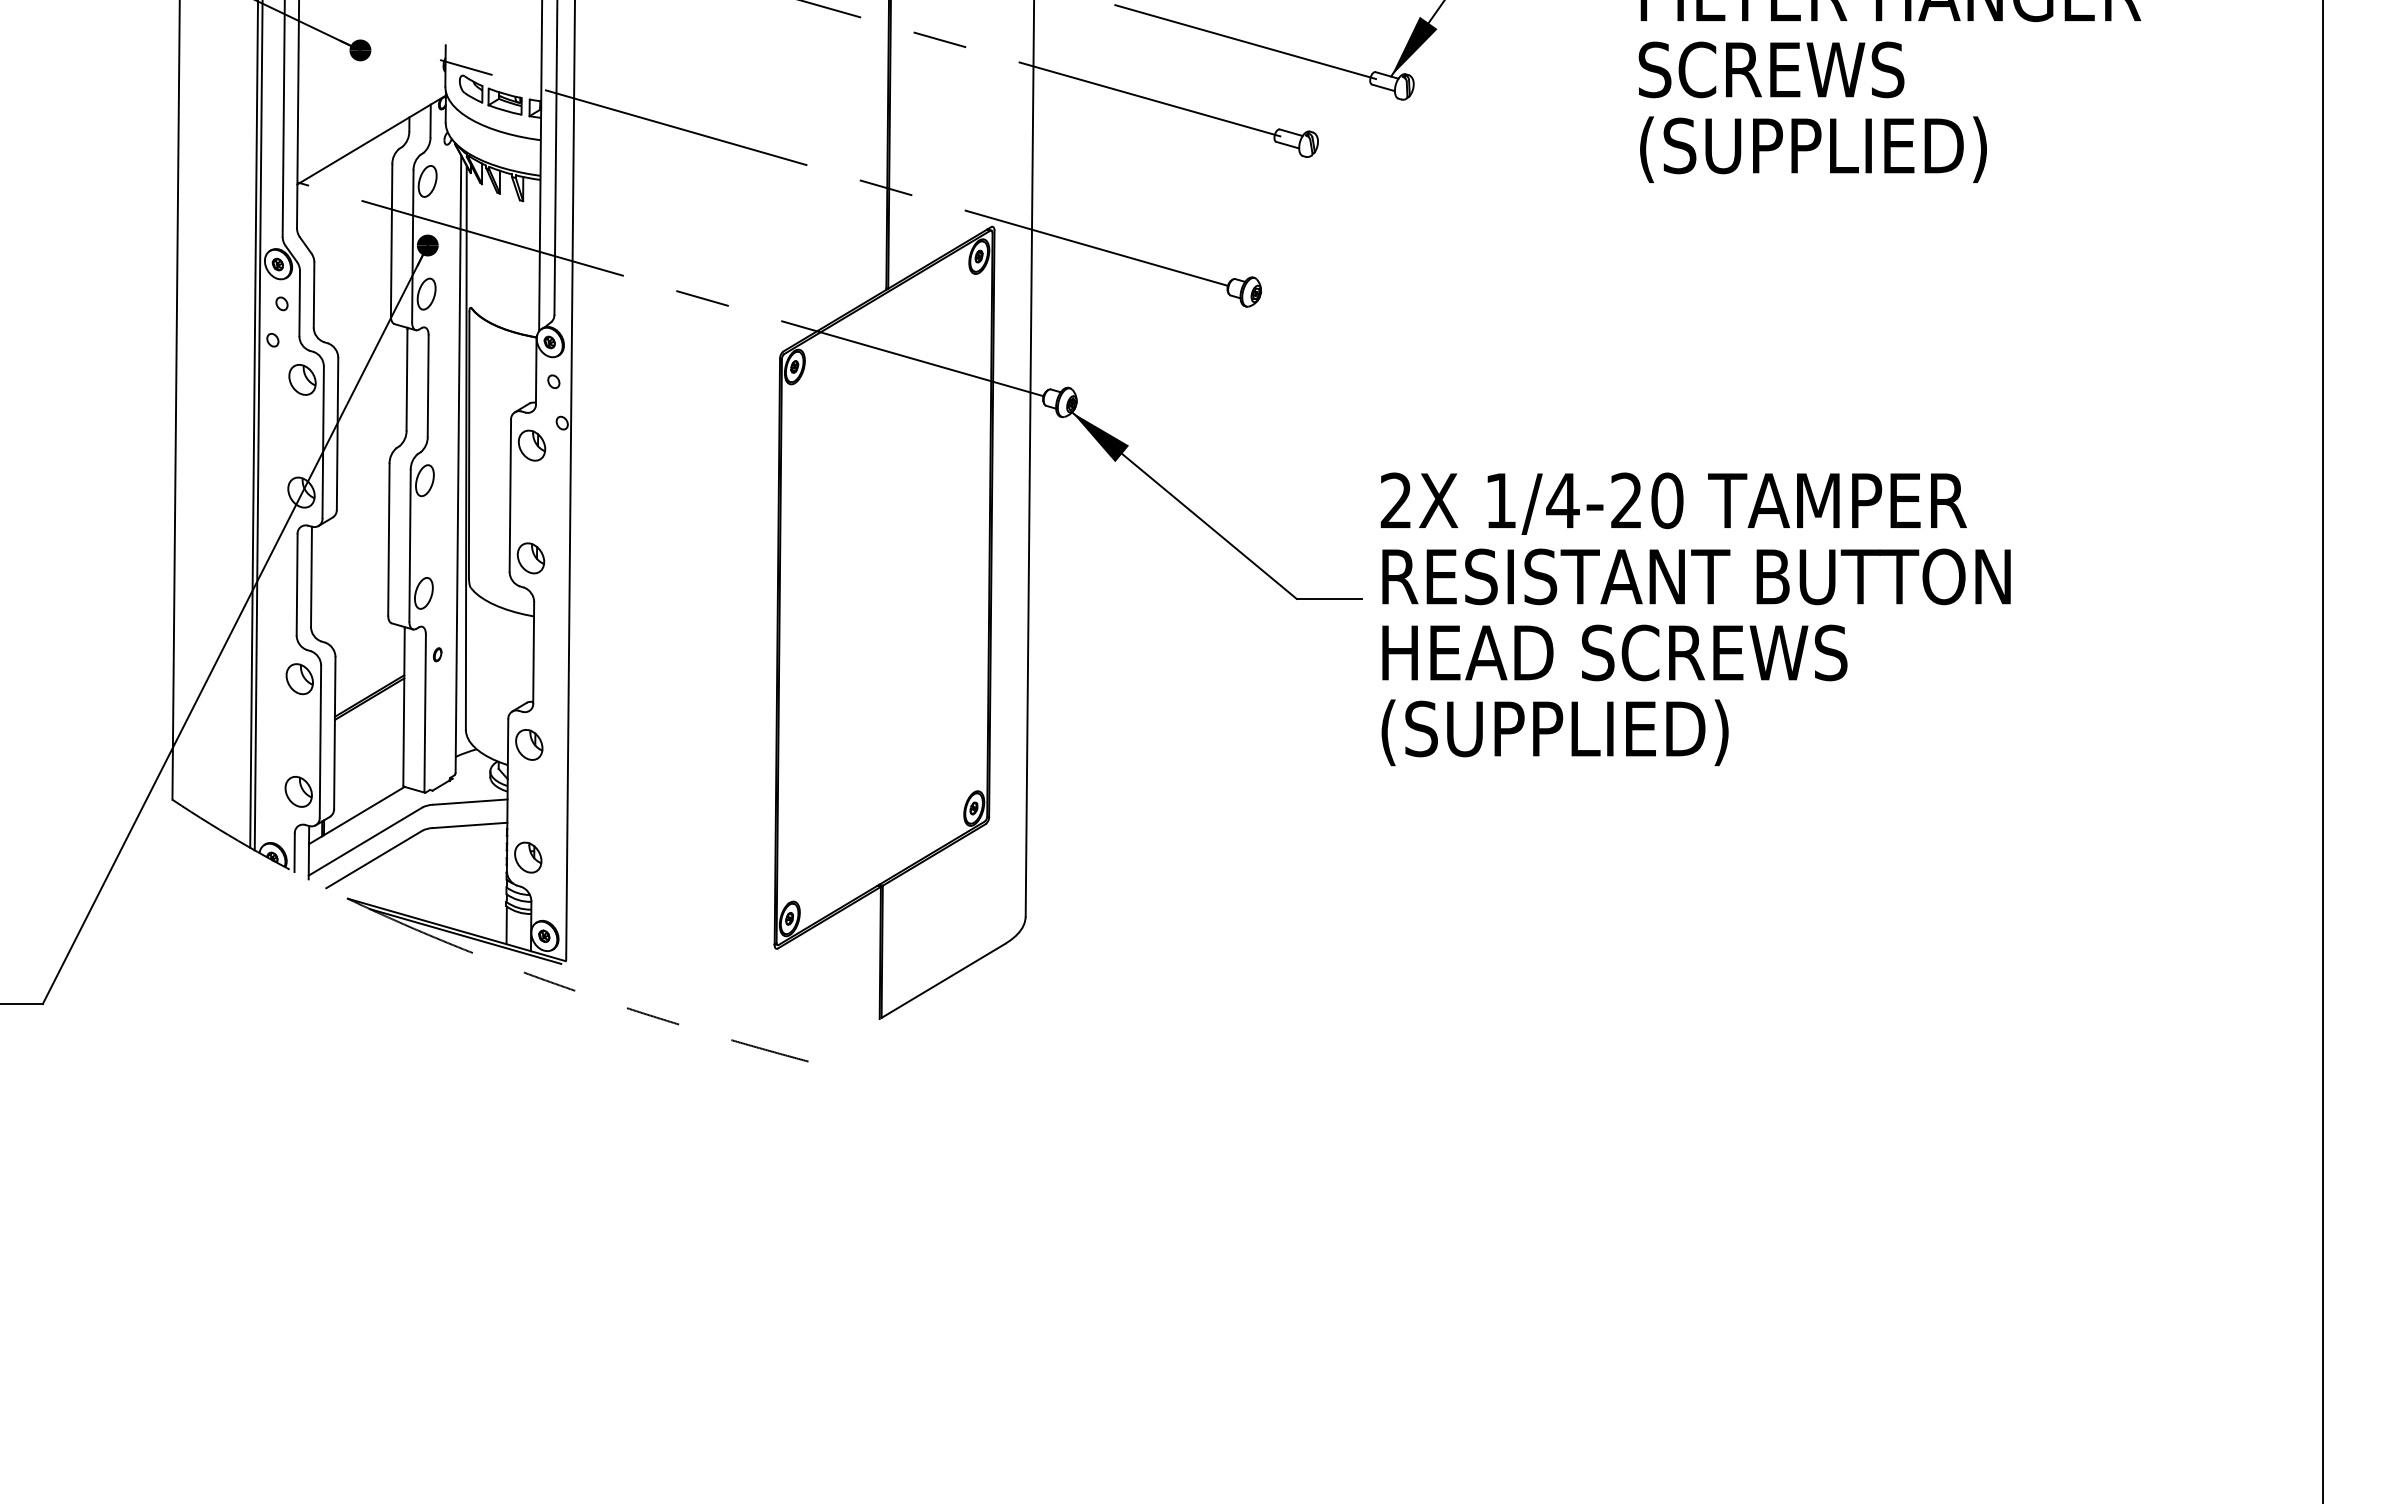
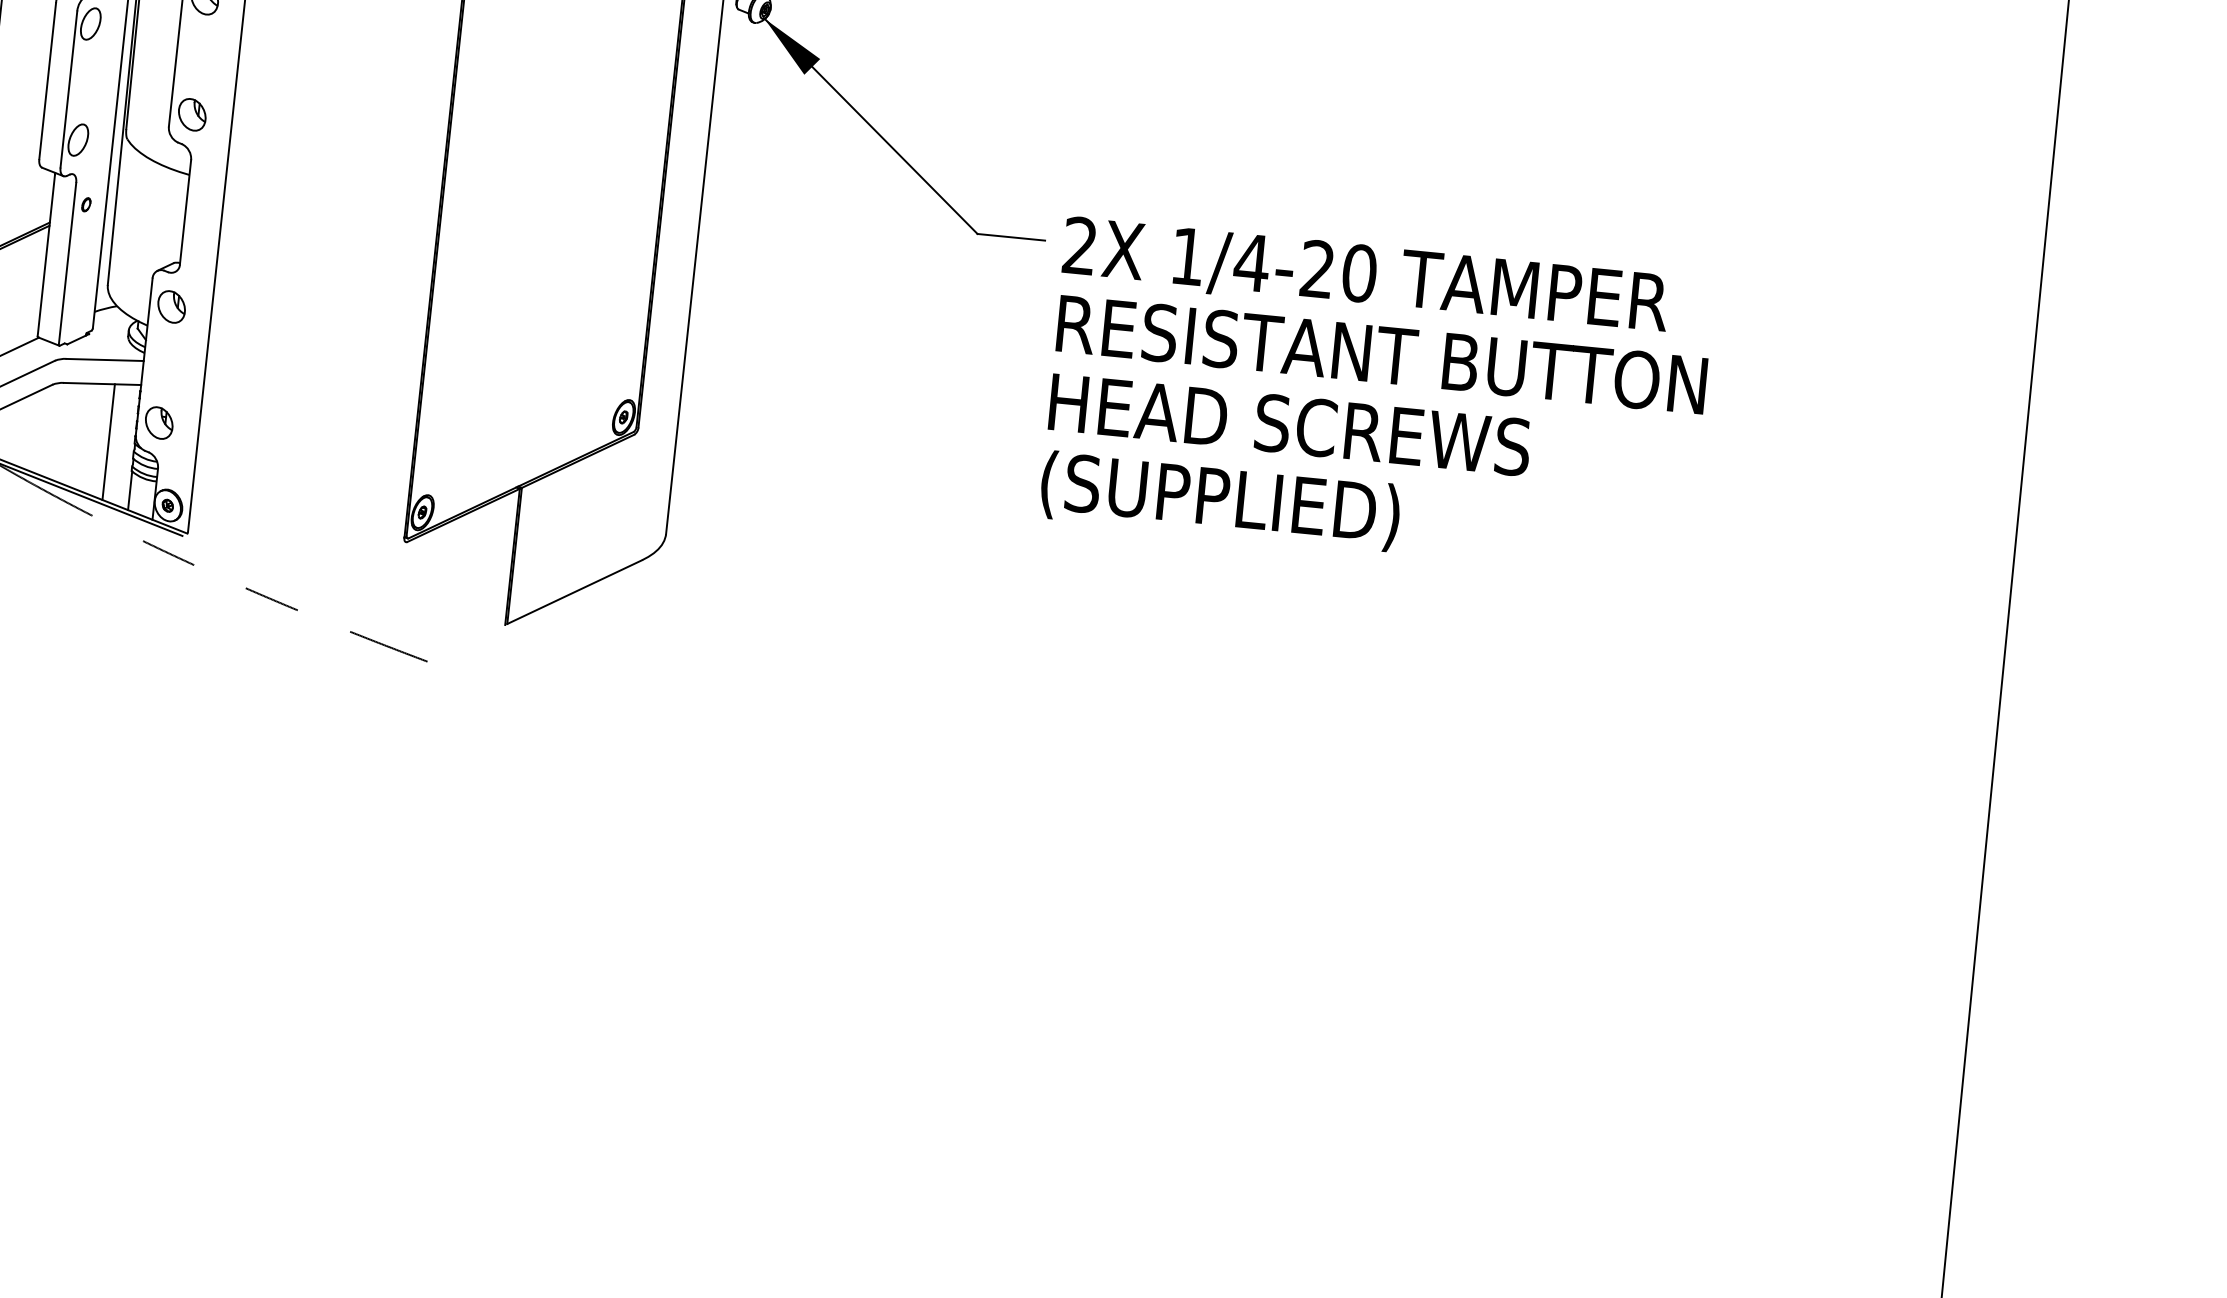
text: (1695, 619) -> (1376, 398), moved
line: (481, 880) -> (108, 441), added

